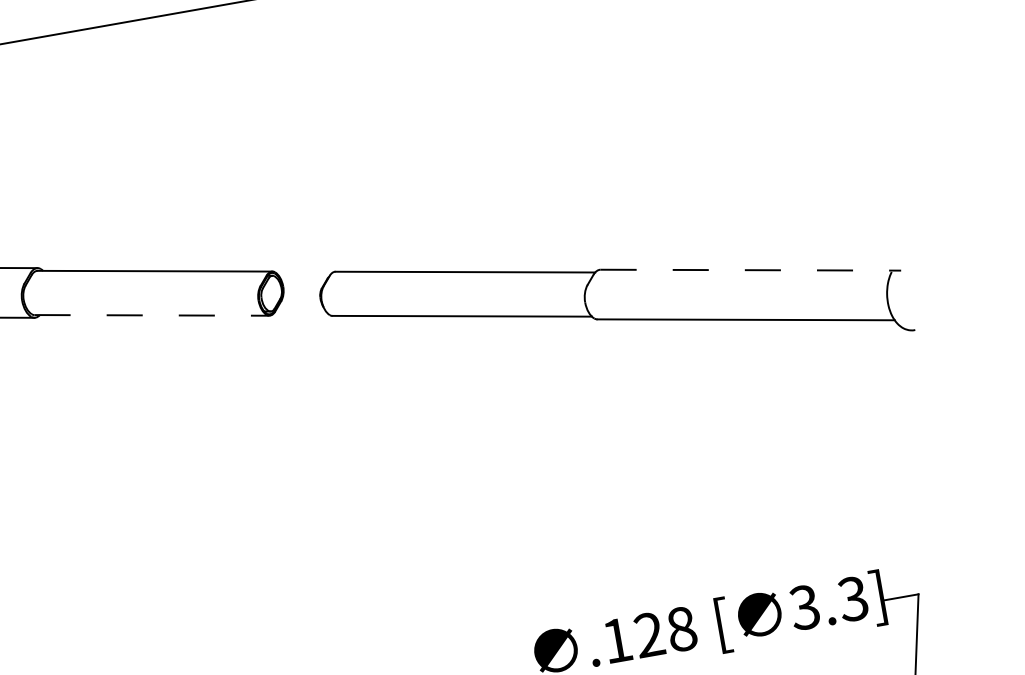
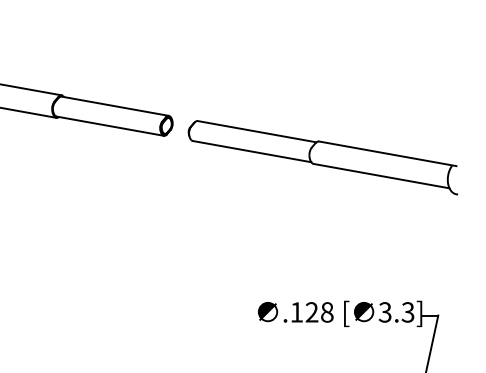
line: (750, 269) -> (387, 153), dashed -> solid
line: (152, 315) -> (110, 126), dashed -> solid

